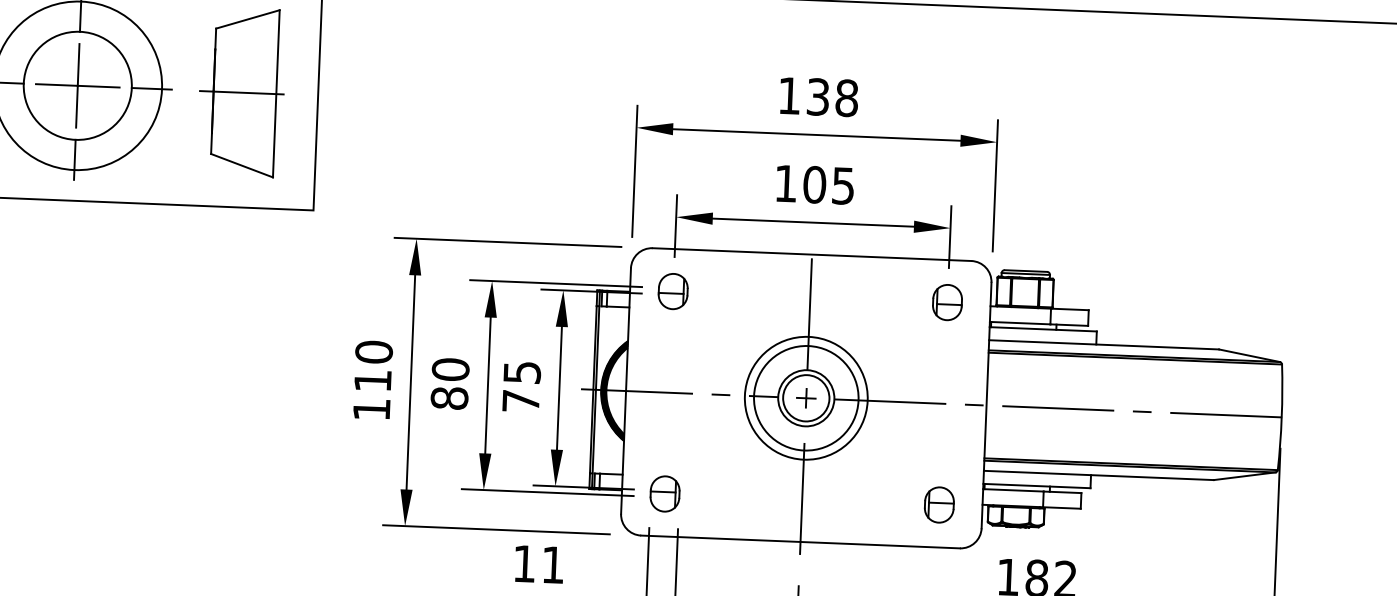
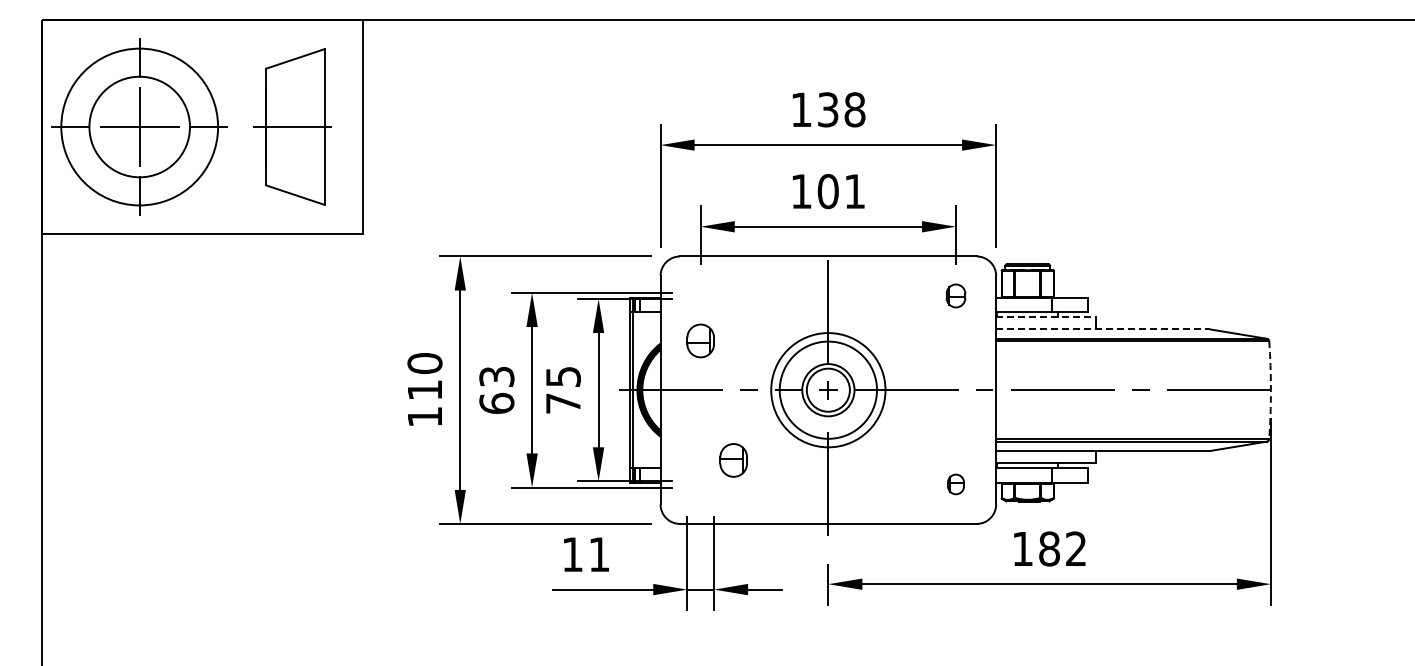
text: (842, 185) -> (854, 191), 105 -> 101
part: (673, 291) -> (700, 340), moved
part: (946, 302) -> (955, 295), size x0.7
line: (1043, 329) -> (1046, 317), solid -> dashed
line: (1104, 344) -> (1103, 329), solid -> dashed
text: (449, 383) -> (496, 389), 80 -> 63
arc: (1281, 417) -> (1270, 390), solid -> dashed
part: (664, 494) -> (733, 460), moved
part: (938, 505) -> (955, 484), size x0.6

